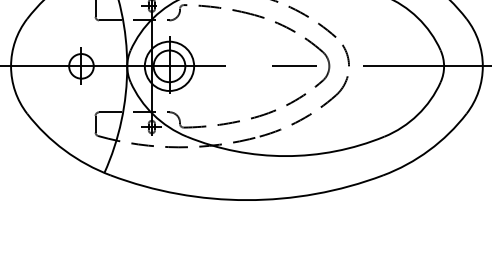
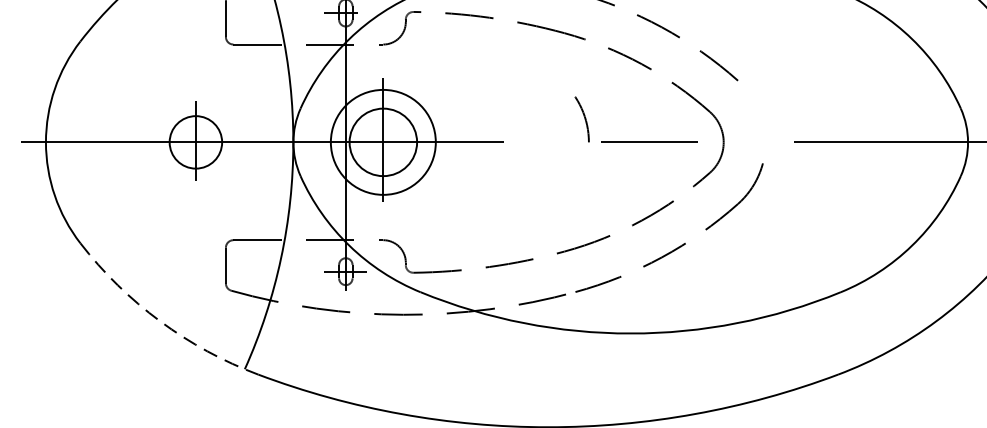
arc: (346, 55) -> (583, 119), moved
arc: (64, 150) -> (159, 321), solid -> dashed

